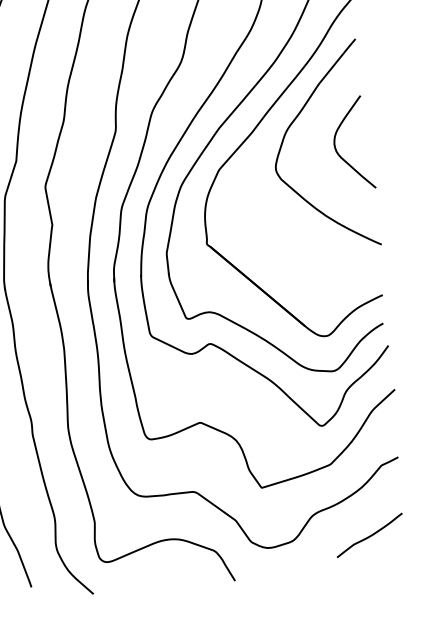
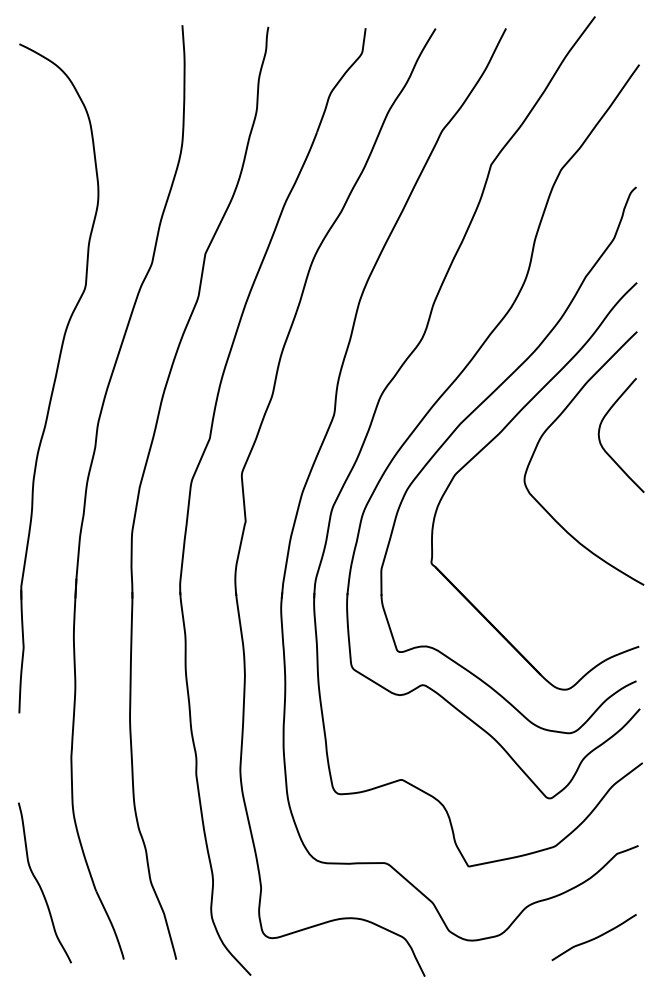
curve: (336, 147) -> (600, 438), moved

